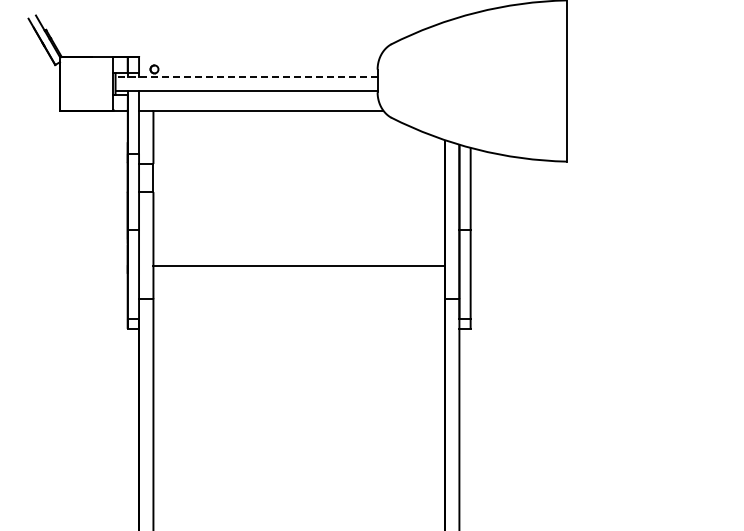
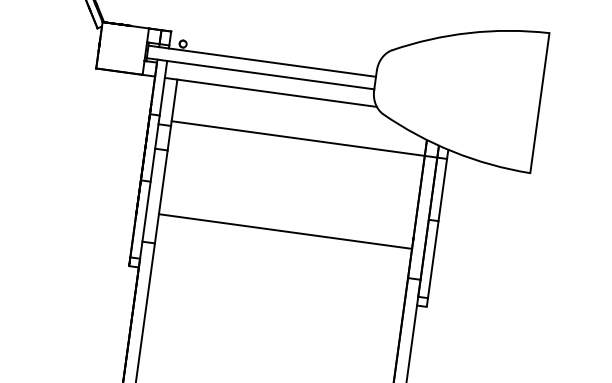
line: (246, 76) -> (262, 61), dashed -> solid
line: (311, 158) -> (308, 140), added

